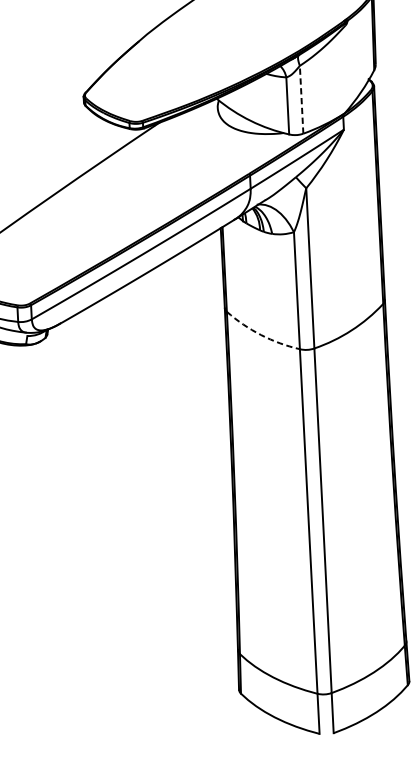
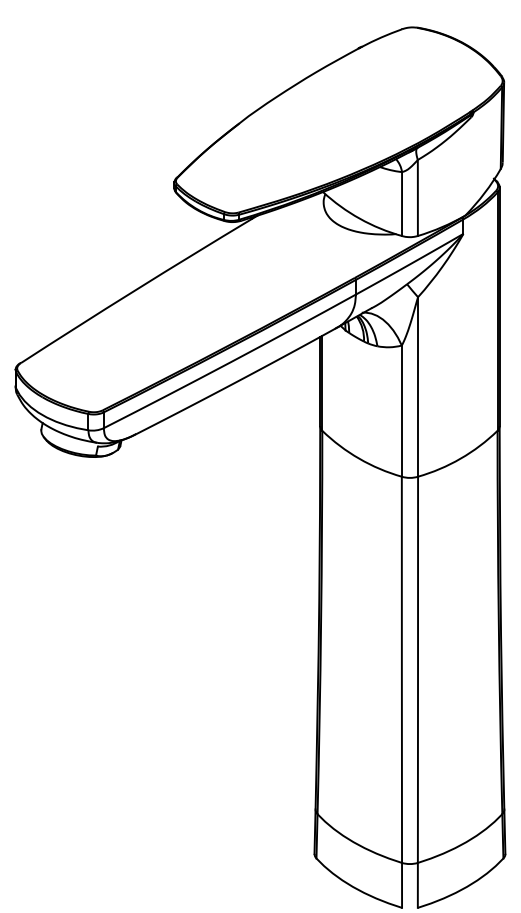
line: (301, 99) -> (417, 197), dashed -> solid
arc: (261, 334) -> (359, 458), dashed -> solid

